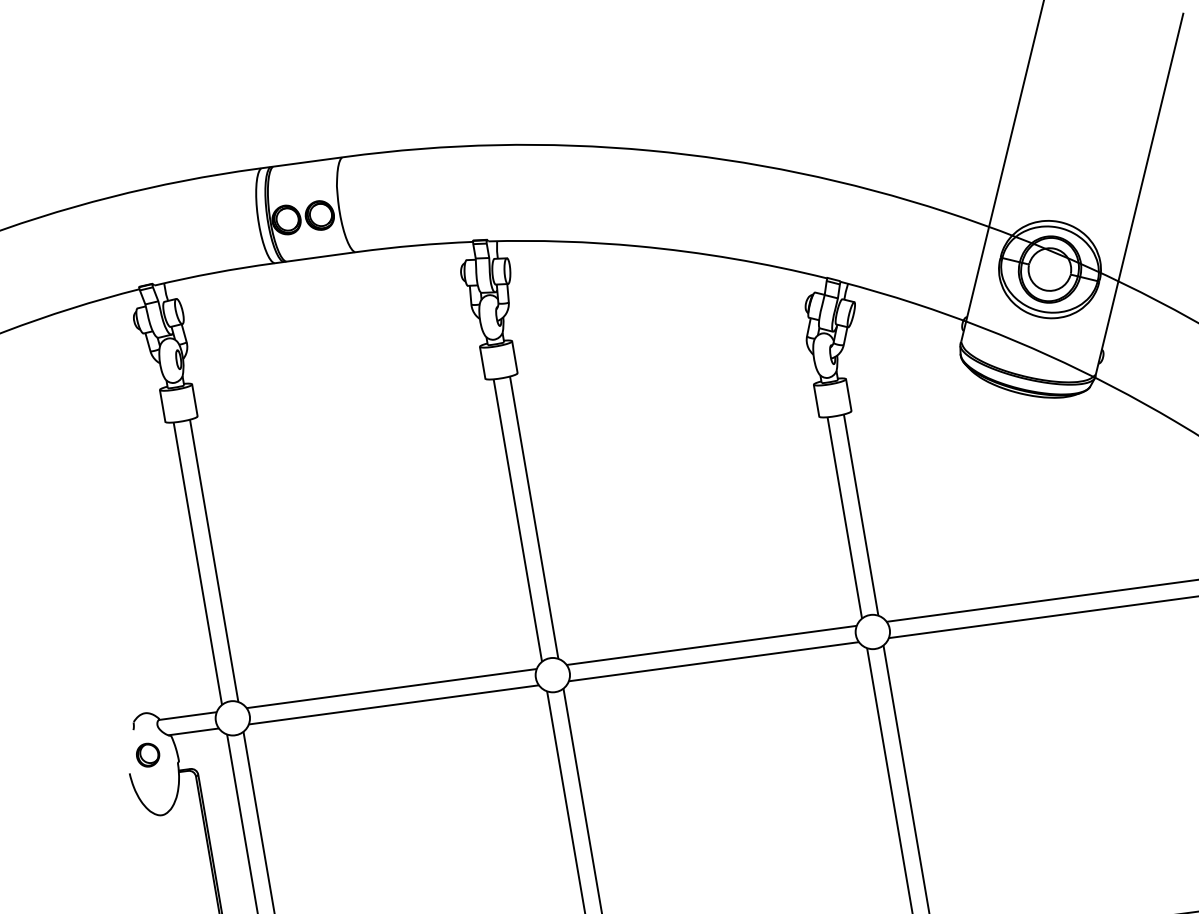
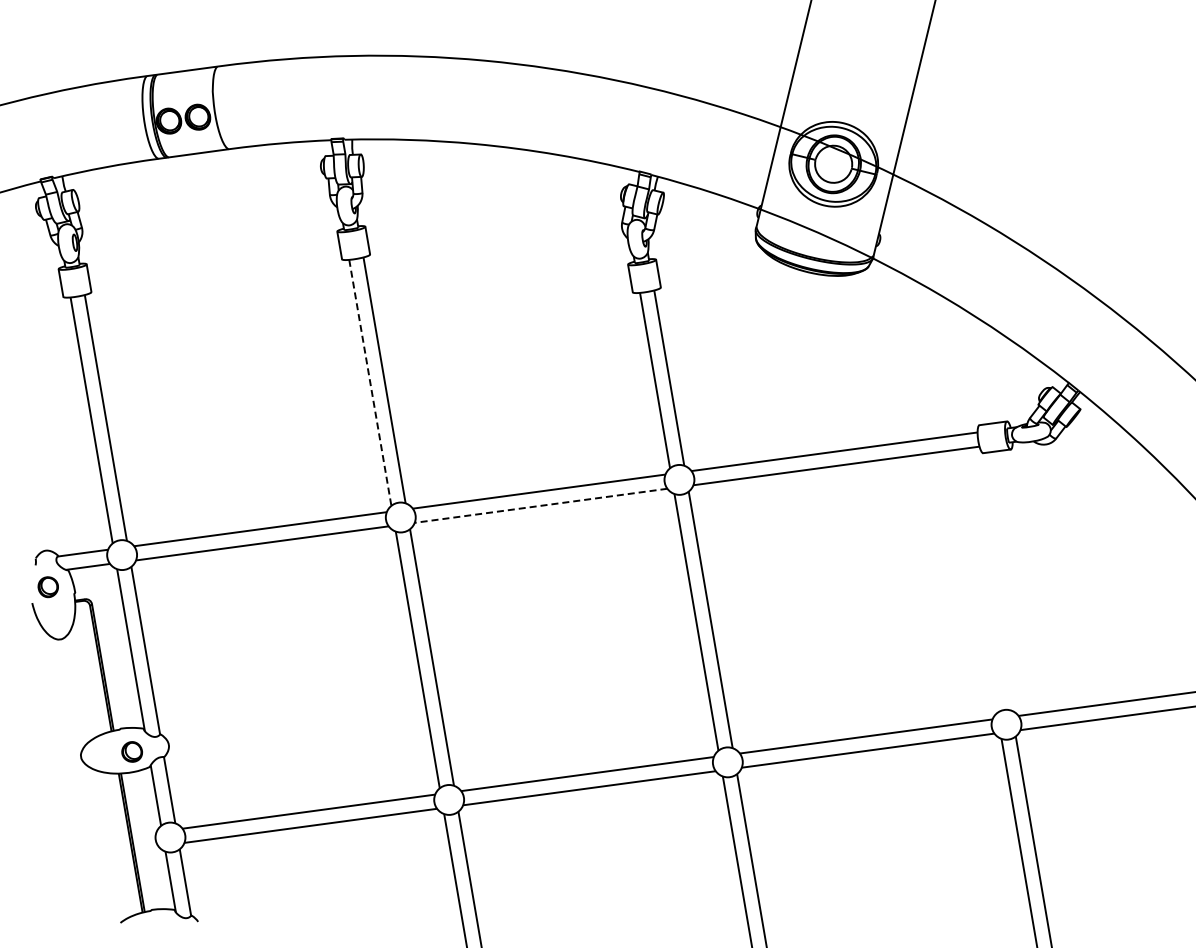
line: (518, 520) -> (370, 382), solid -> dashed
line: (713, 661) -> (540, 505), solid -> dashed

